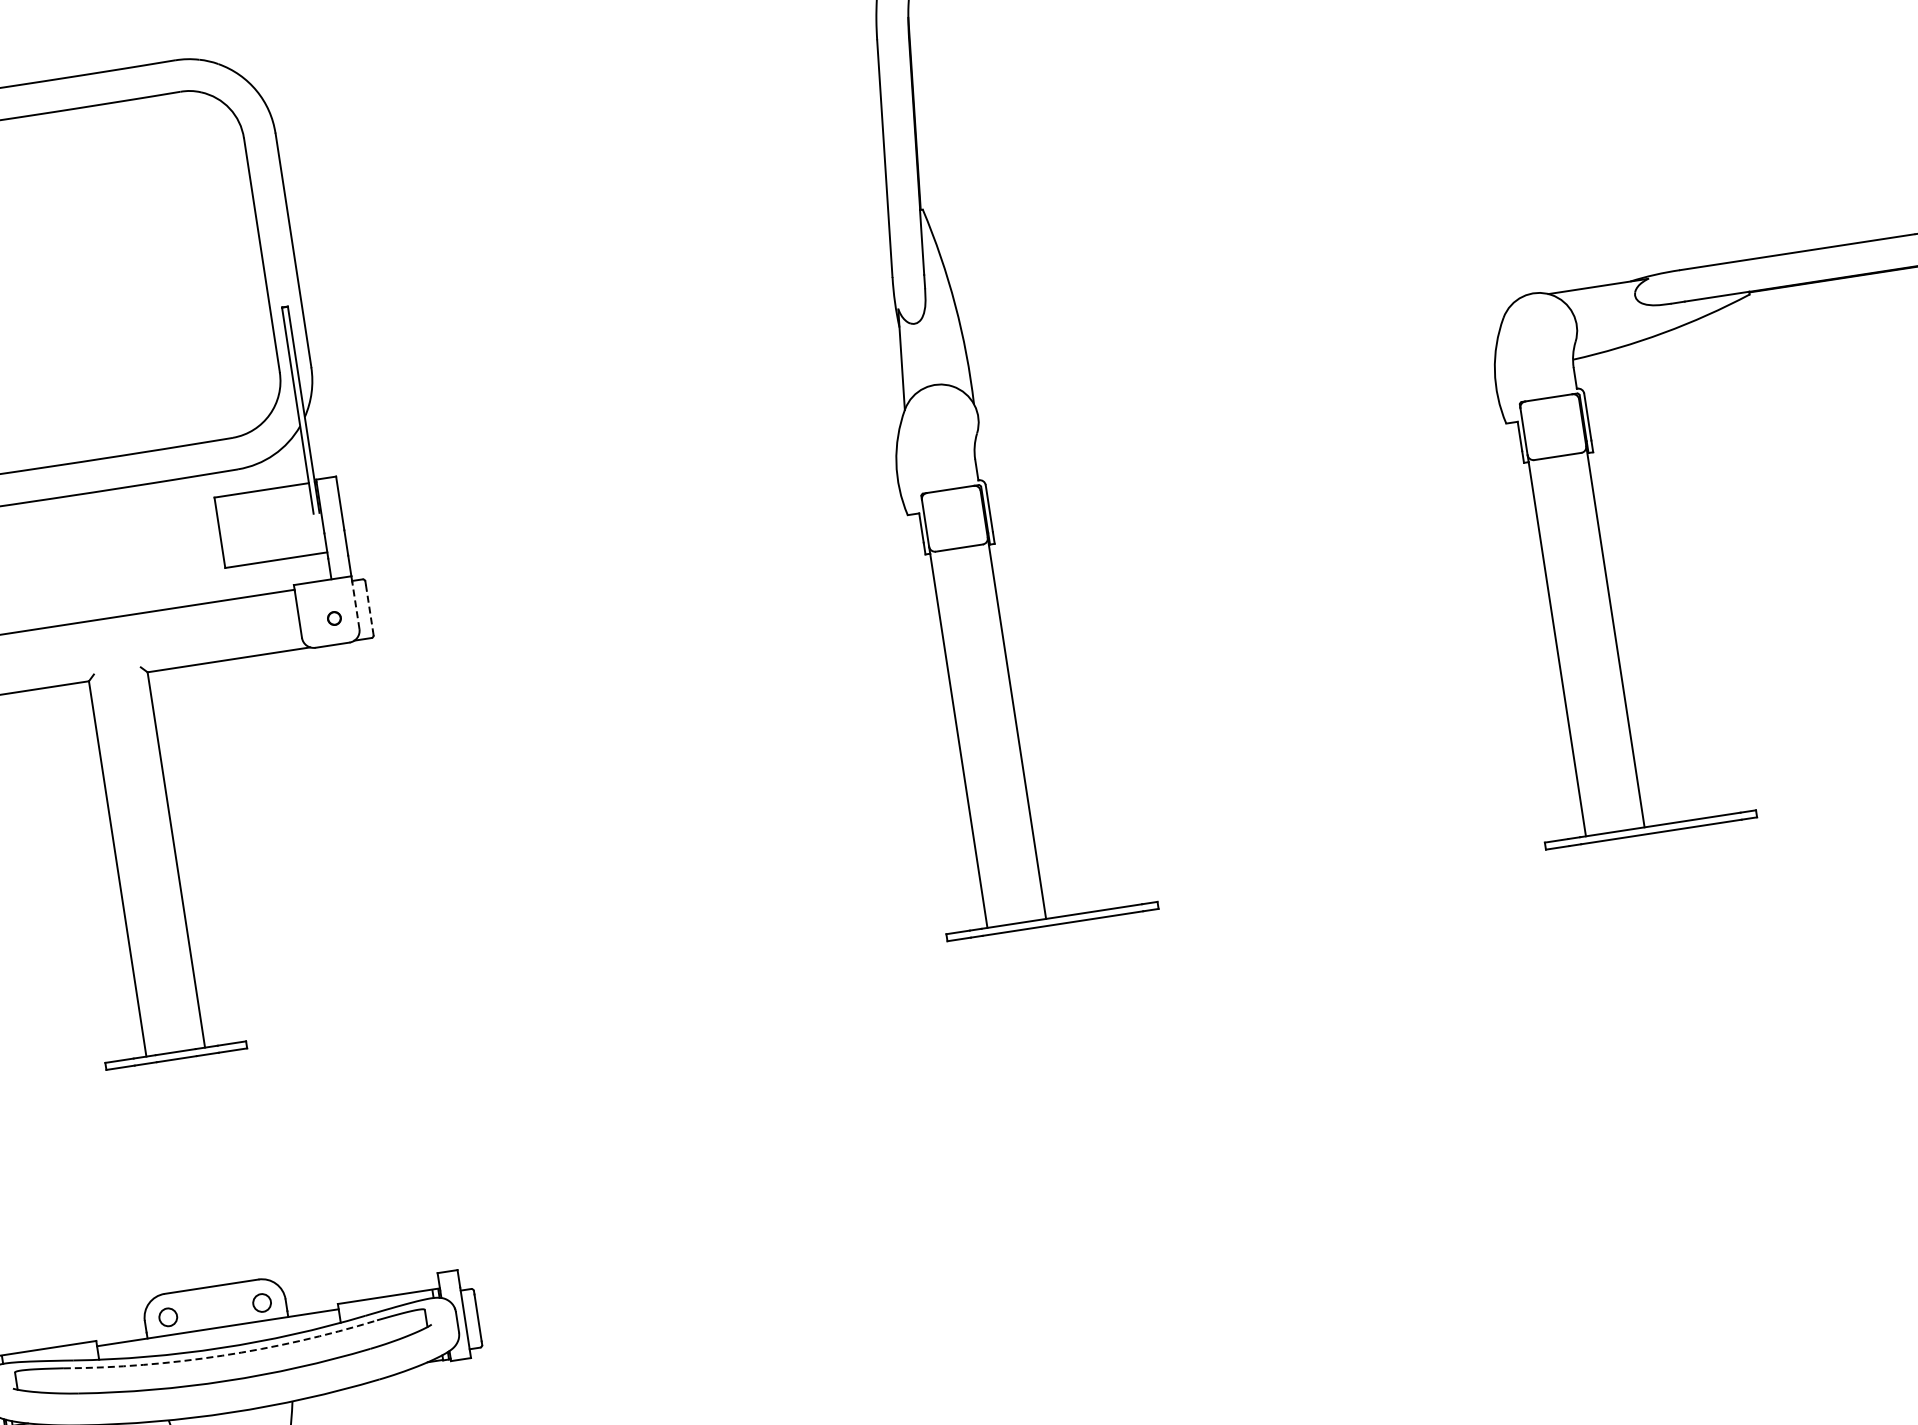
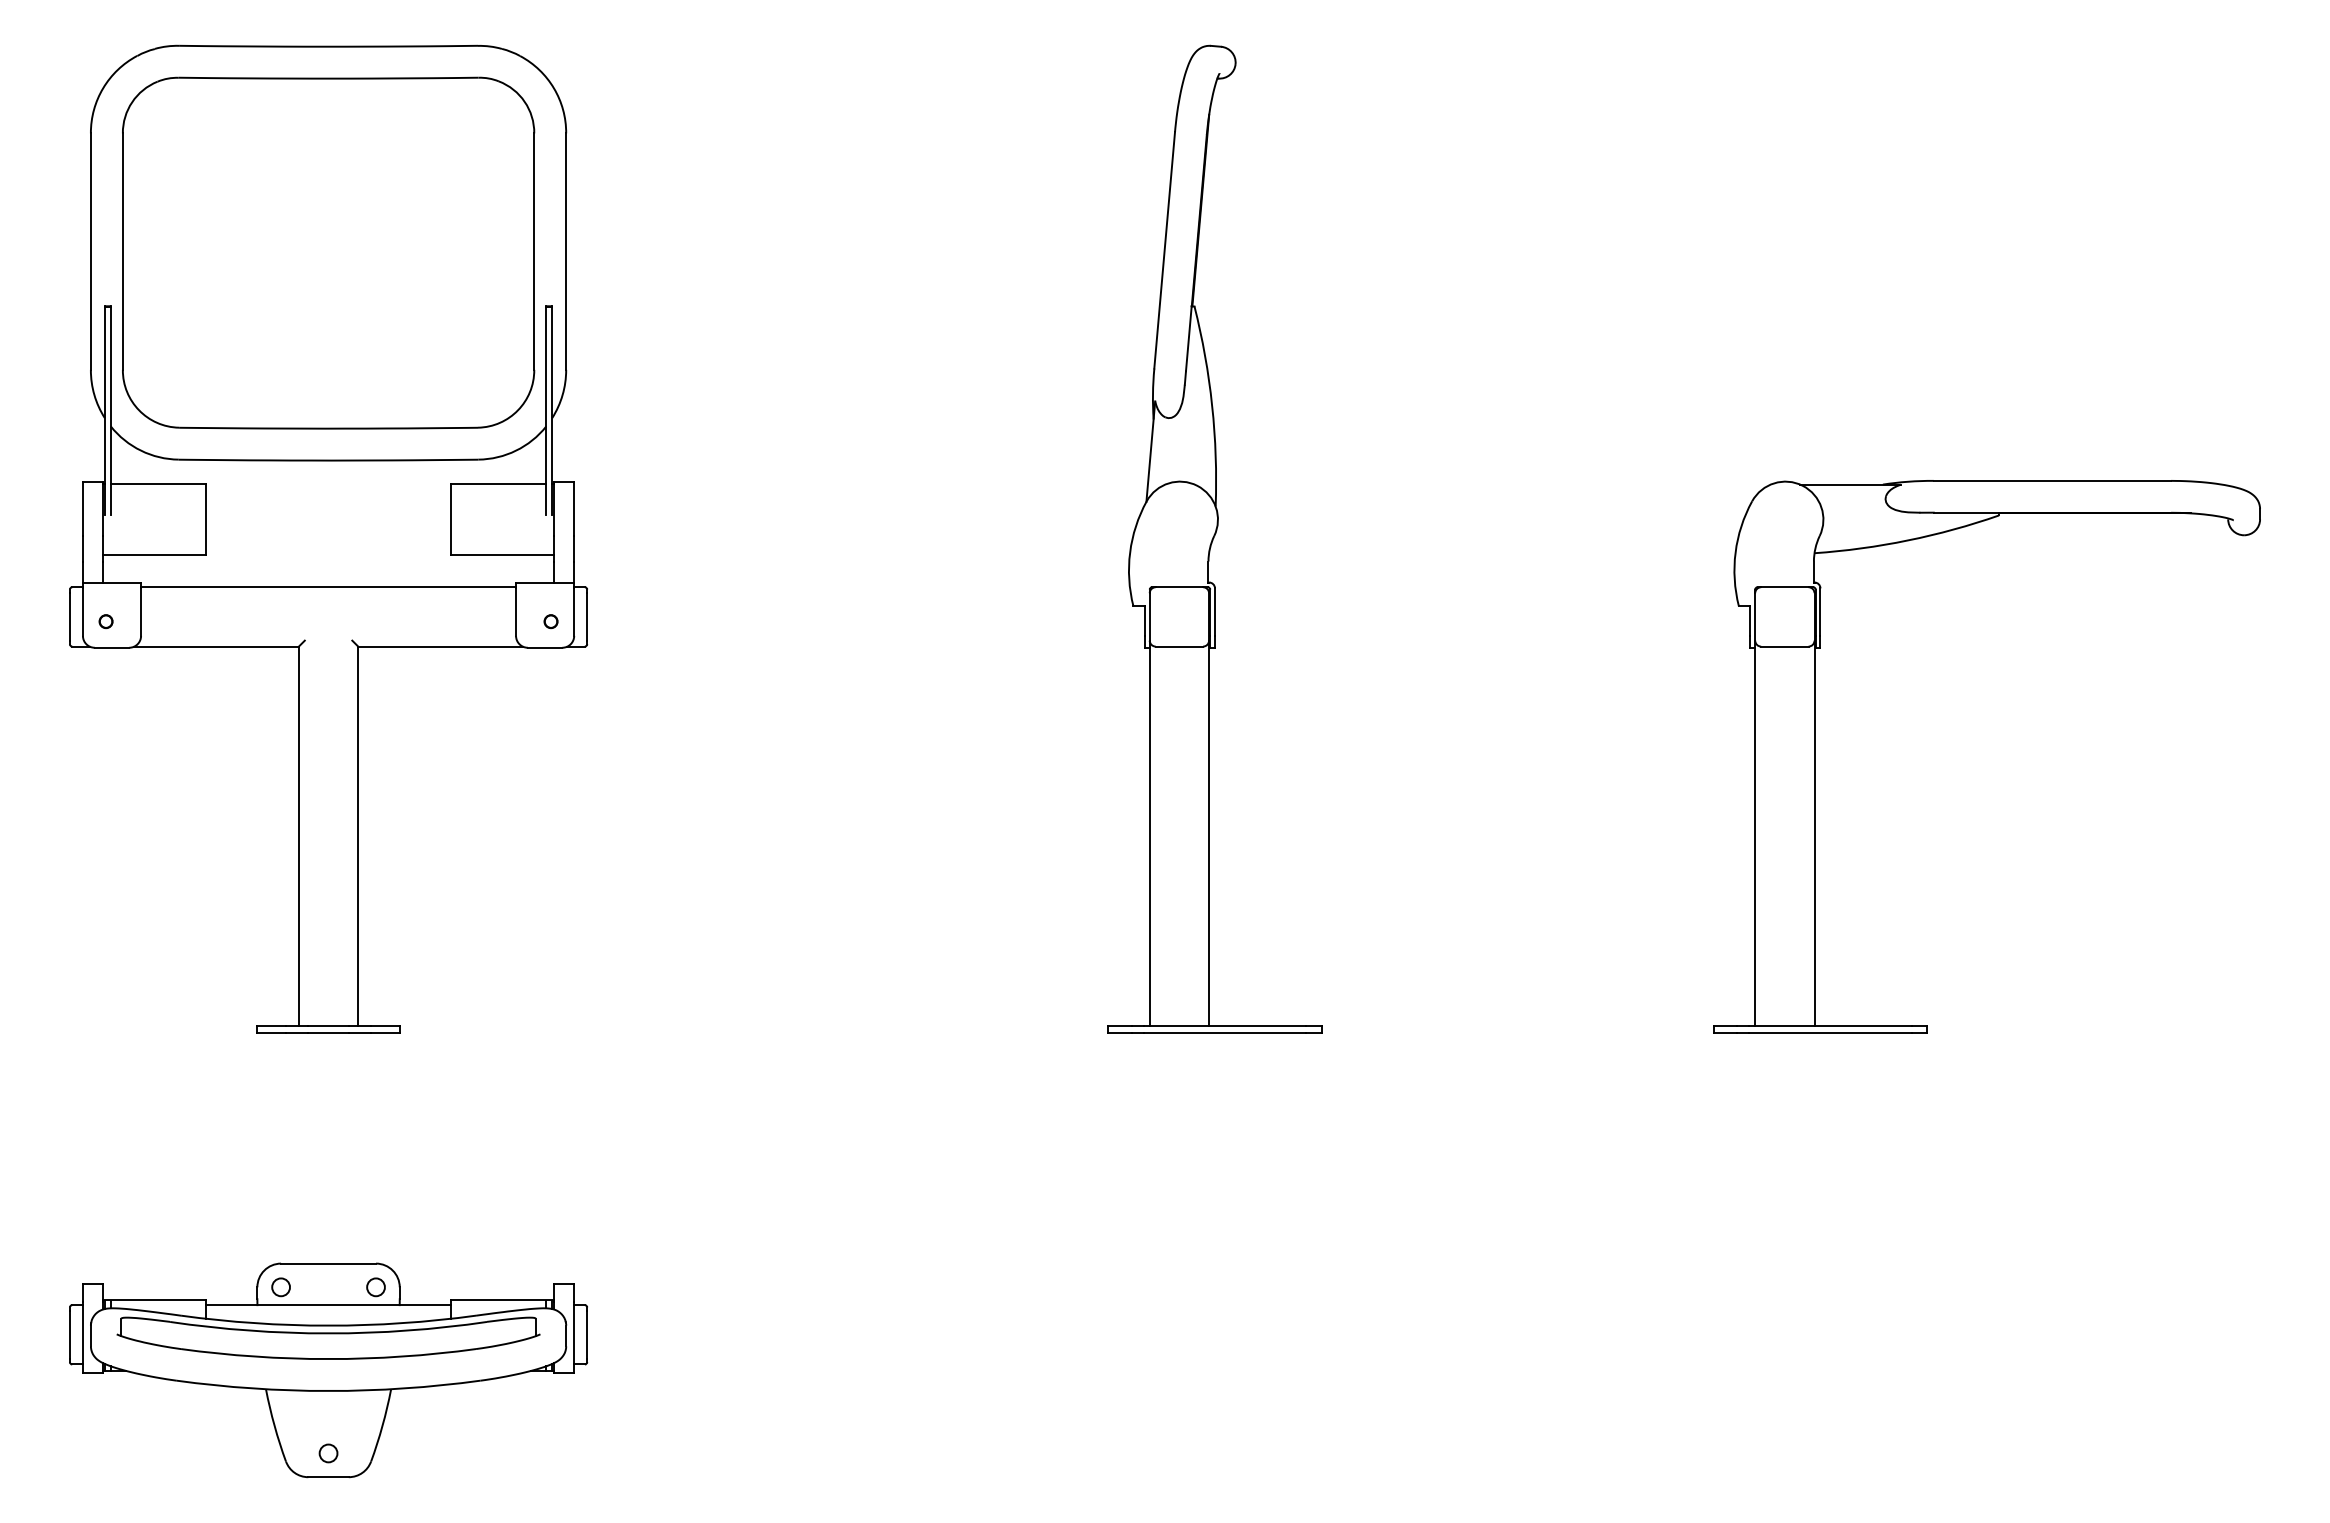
line: (356, 605) -> (574, 612), dashed -> solid
line: (369, 607) -> (587, 616), dashed -> solid
arc: (222, 1355) -> (328, 1333), dashed -> solid

